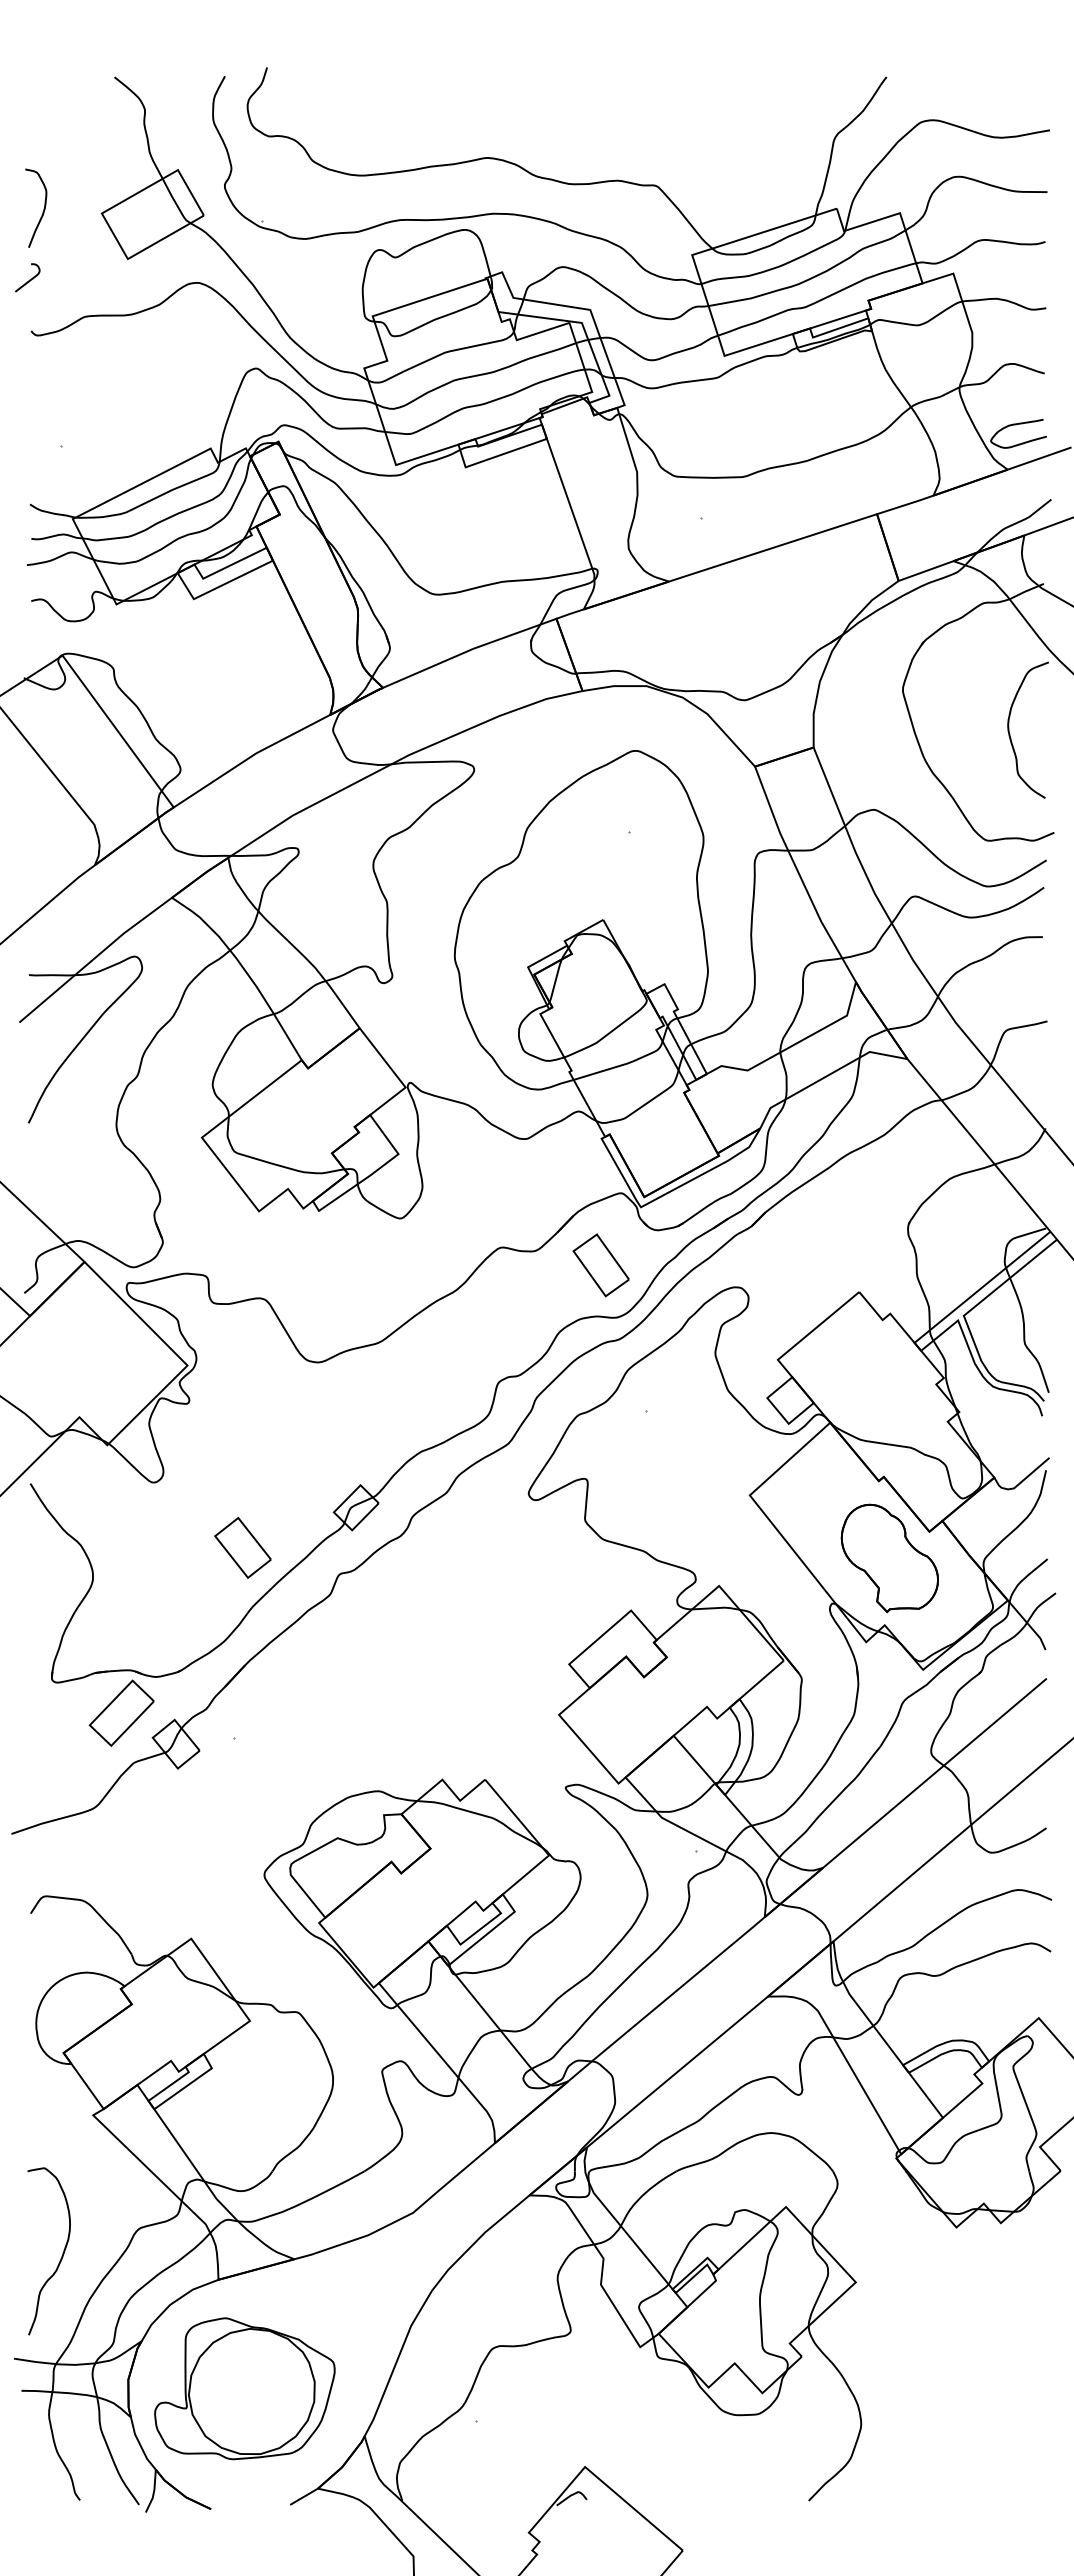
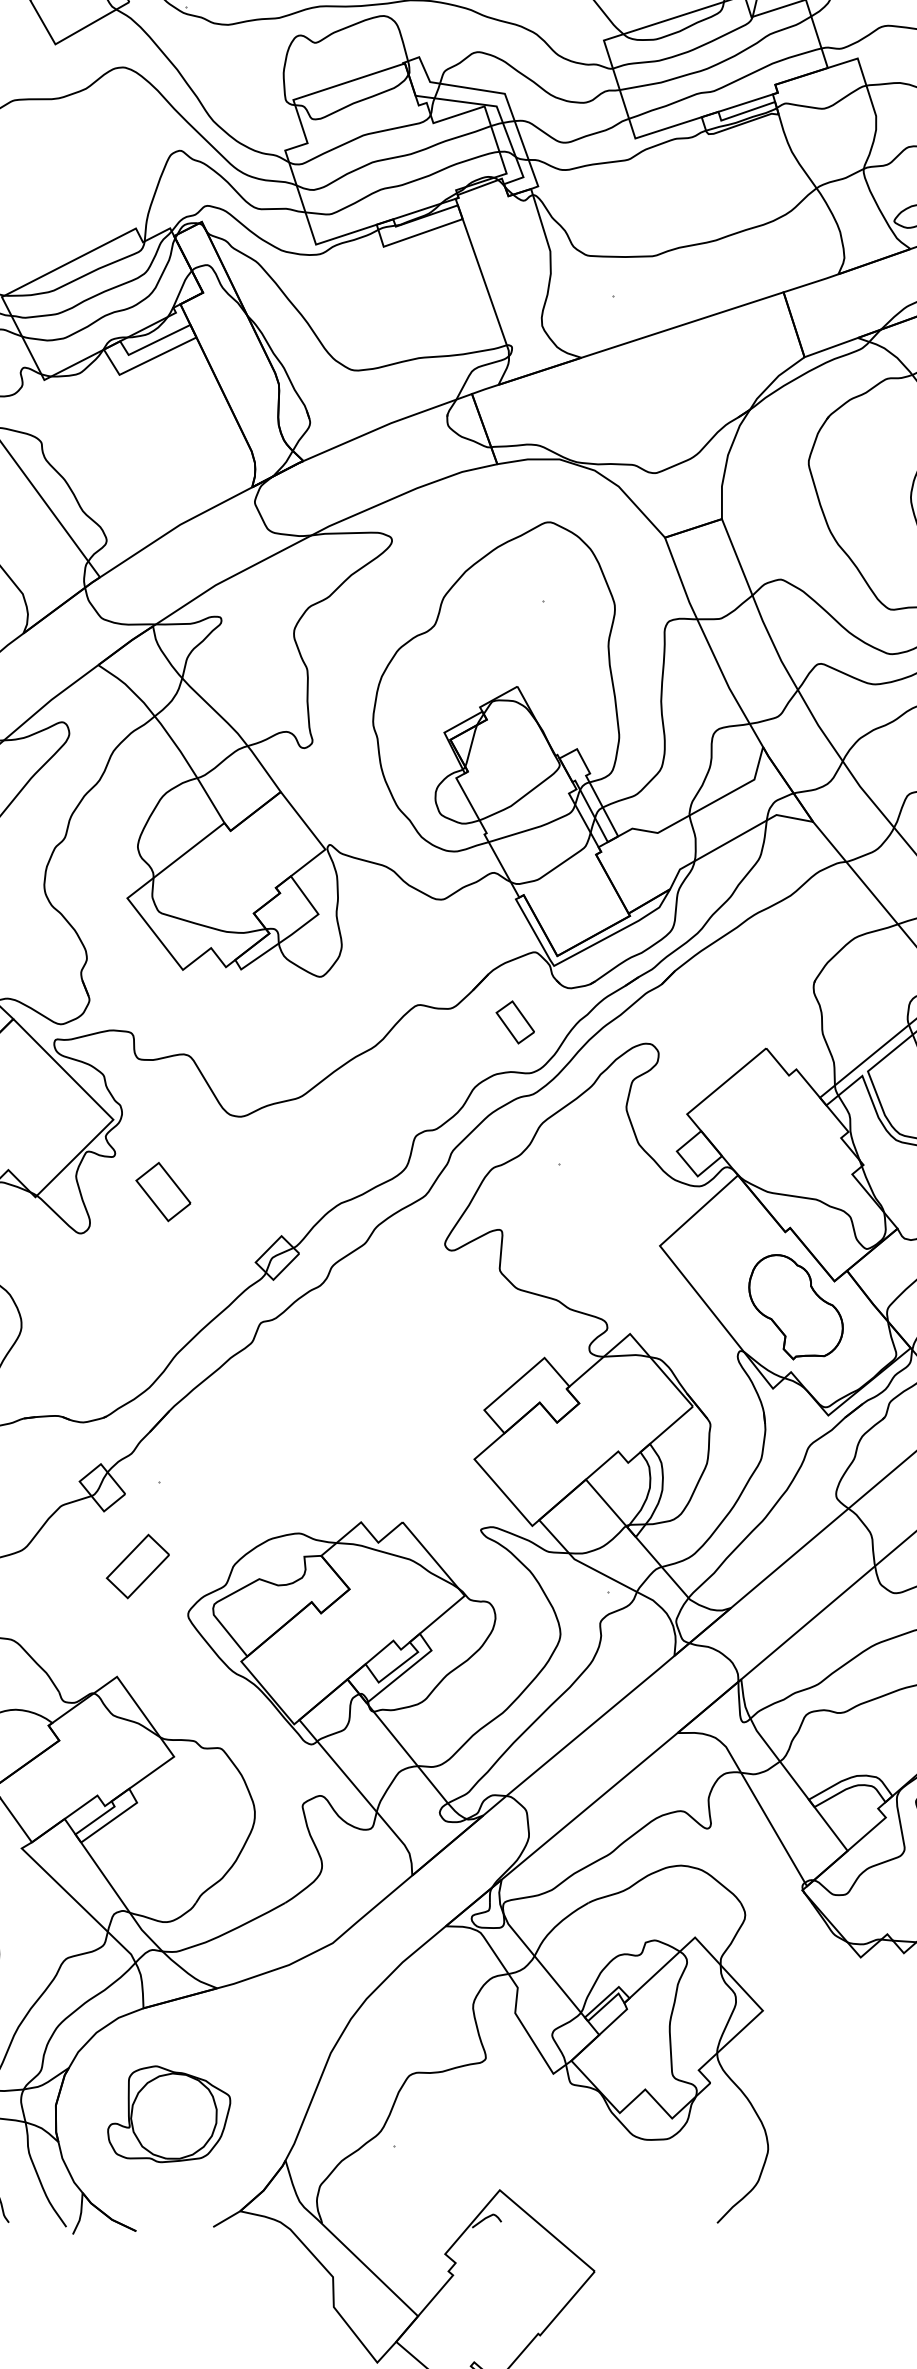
part: (600, 1265) -> (514, 1022), size x0.7
part: (242, 1547) -> (162, 1191), moved
part: (121, 1712) -> (137, 1565), moved
part: (244, 2388) -> (168, 2113), size x0.7

